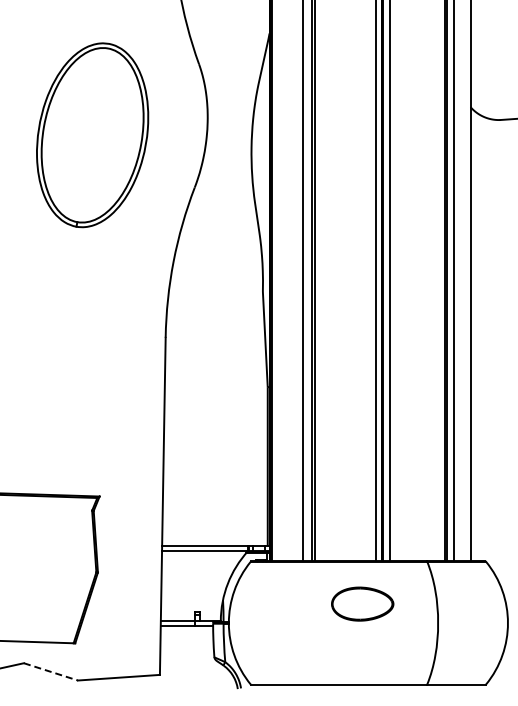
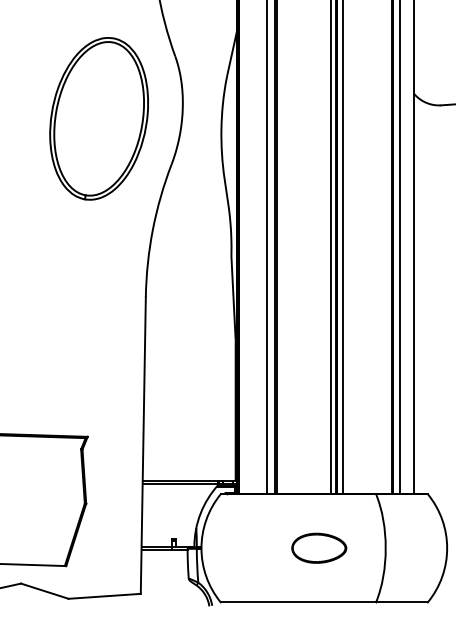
part: (92, 135) -> (99, 119), moved
part: (362, 603) -> (319, 547), moved
line: (51, 672) -> (45, 591), dashed -> solid

